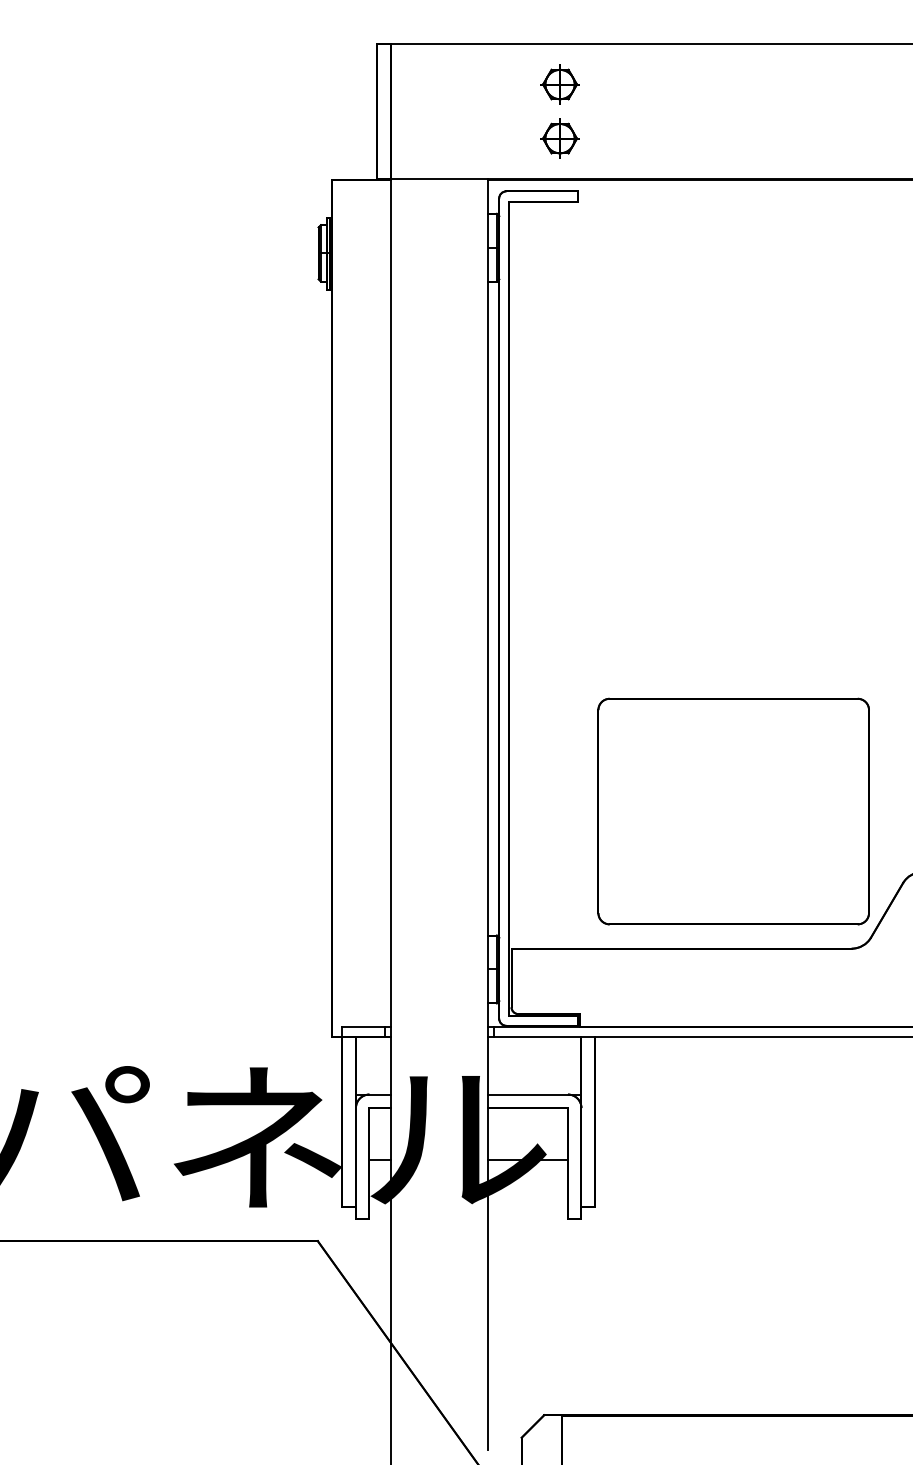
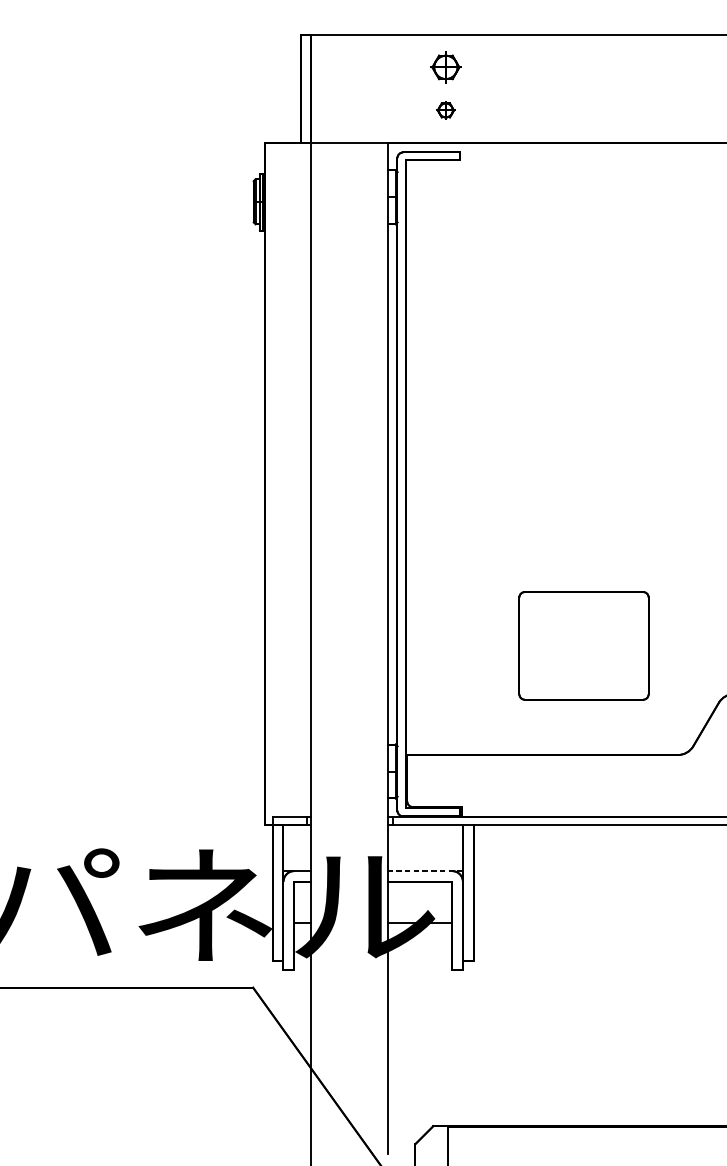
part: (559, 138) -> (445, 110), size x0.6
part: (733, 811) -> (583, 645), size x0.6
line: (534, 1094) -> (425, 871), solid -> dashed

